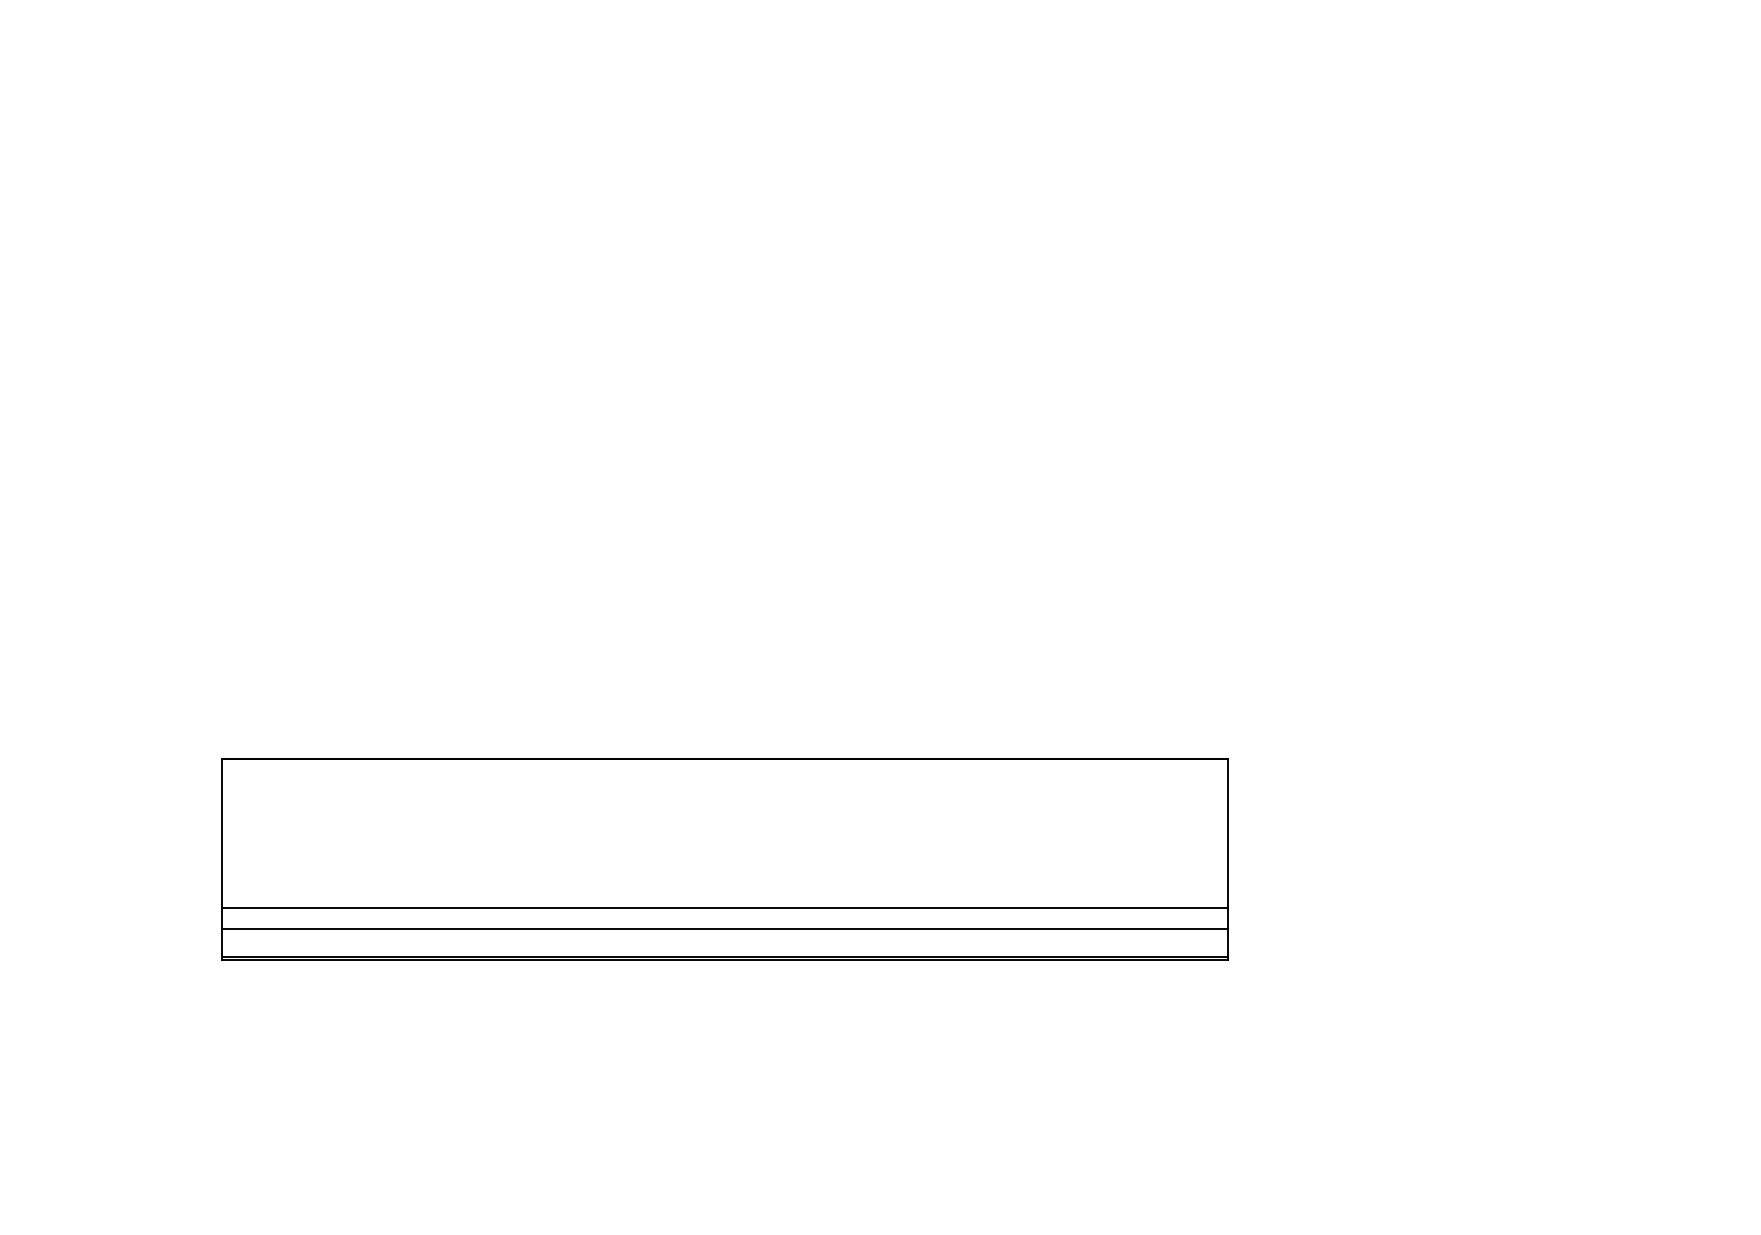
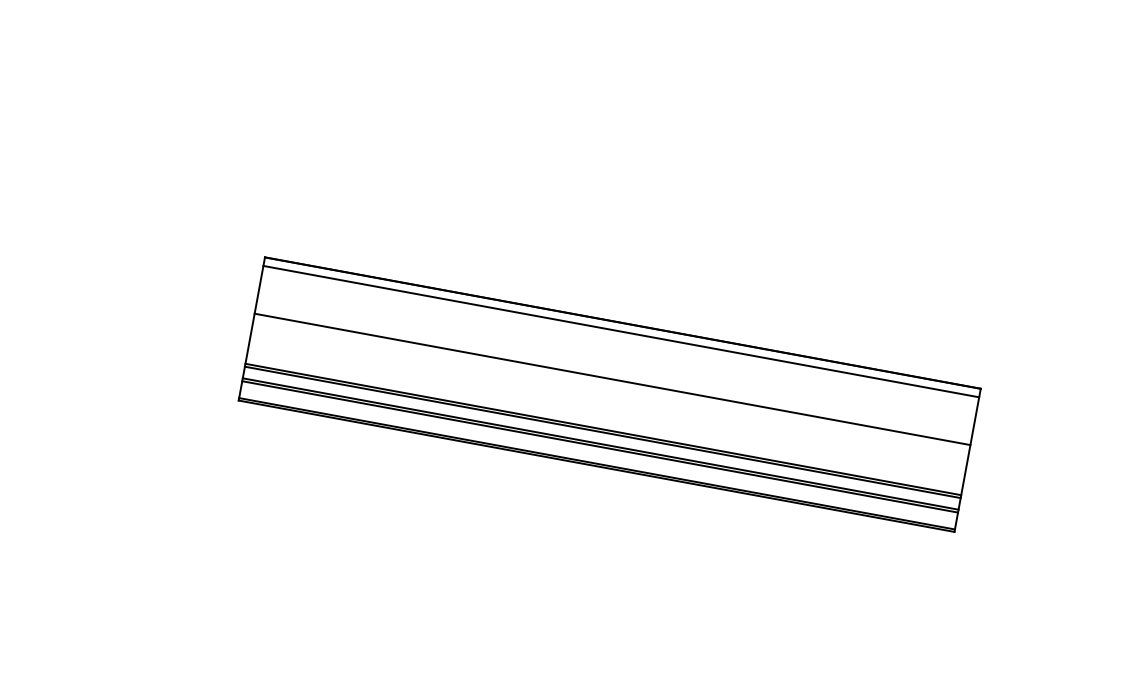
line: (724, 770) -> (620, 331), added
line: (724, 837) -> (612, 379), added
line: (724, 912) -> (602, 432), added
line: (724, 932) -> (599, 446), added

